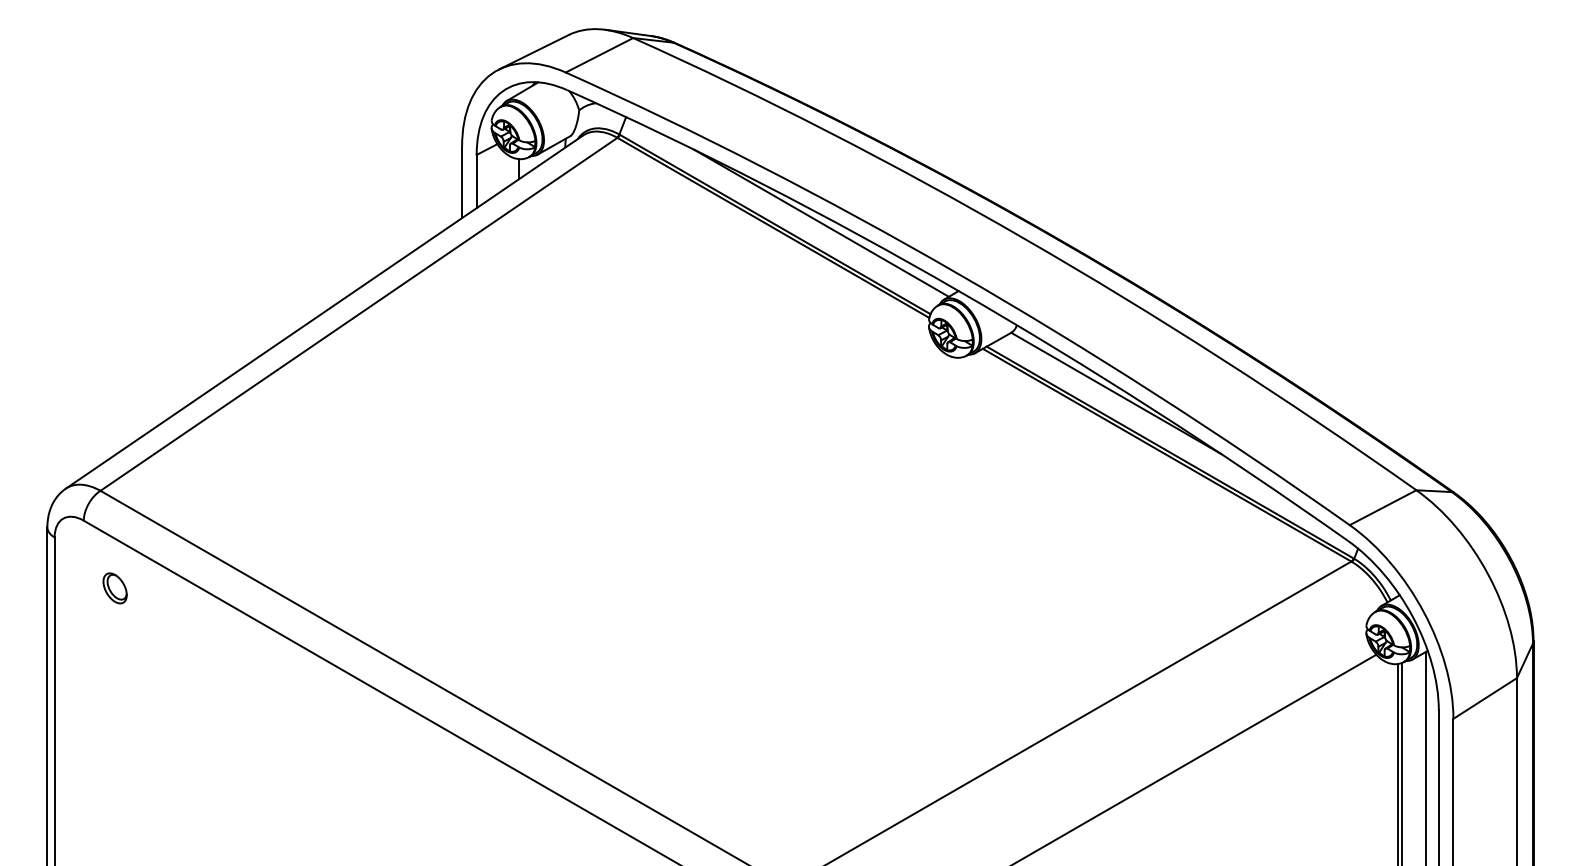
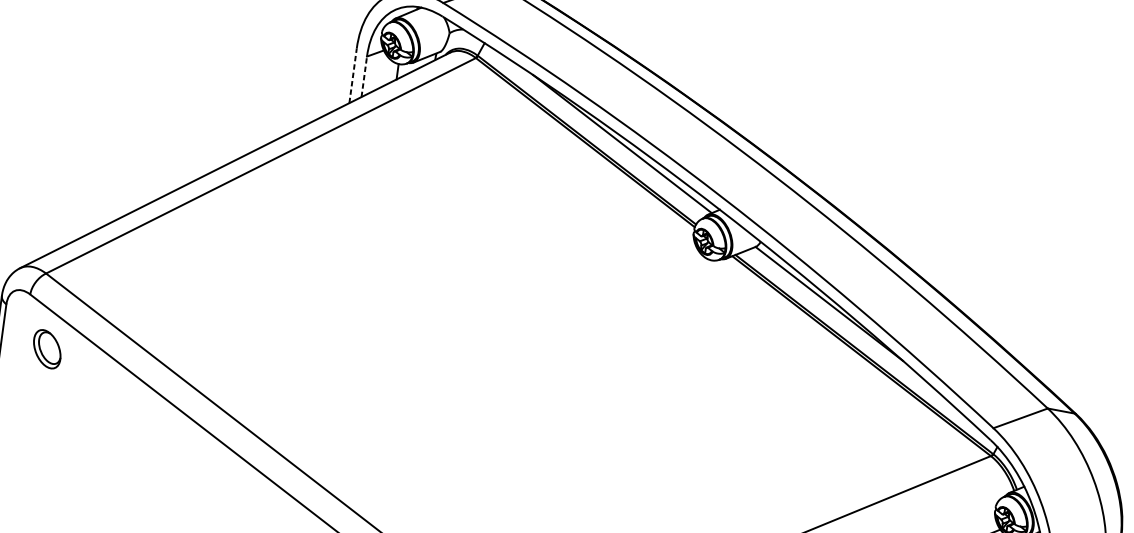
line: (476, 181) -> (364, 76), solid -> dashed
line: (462, 182) -> (353, 76), solid -> dashed
part: (114, 588) -> (46, 349), size x1.6

